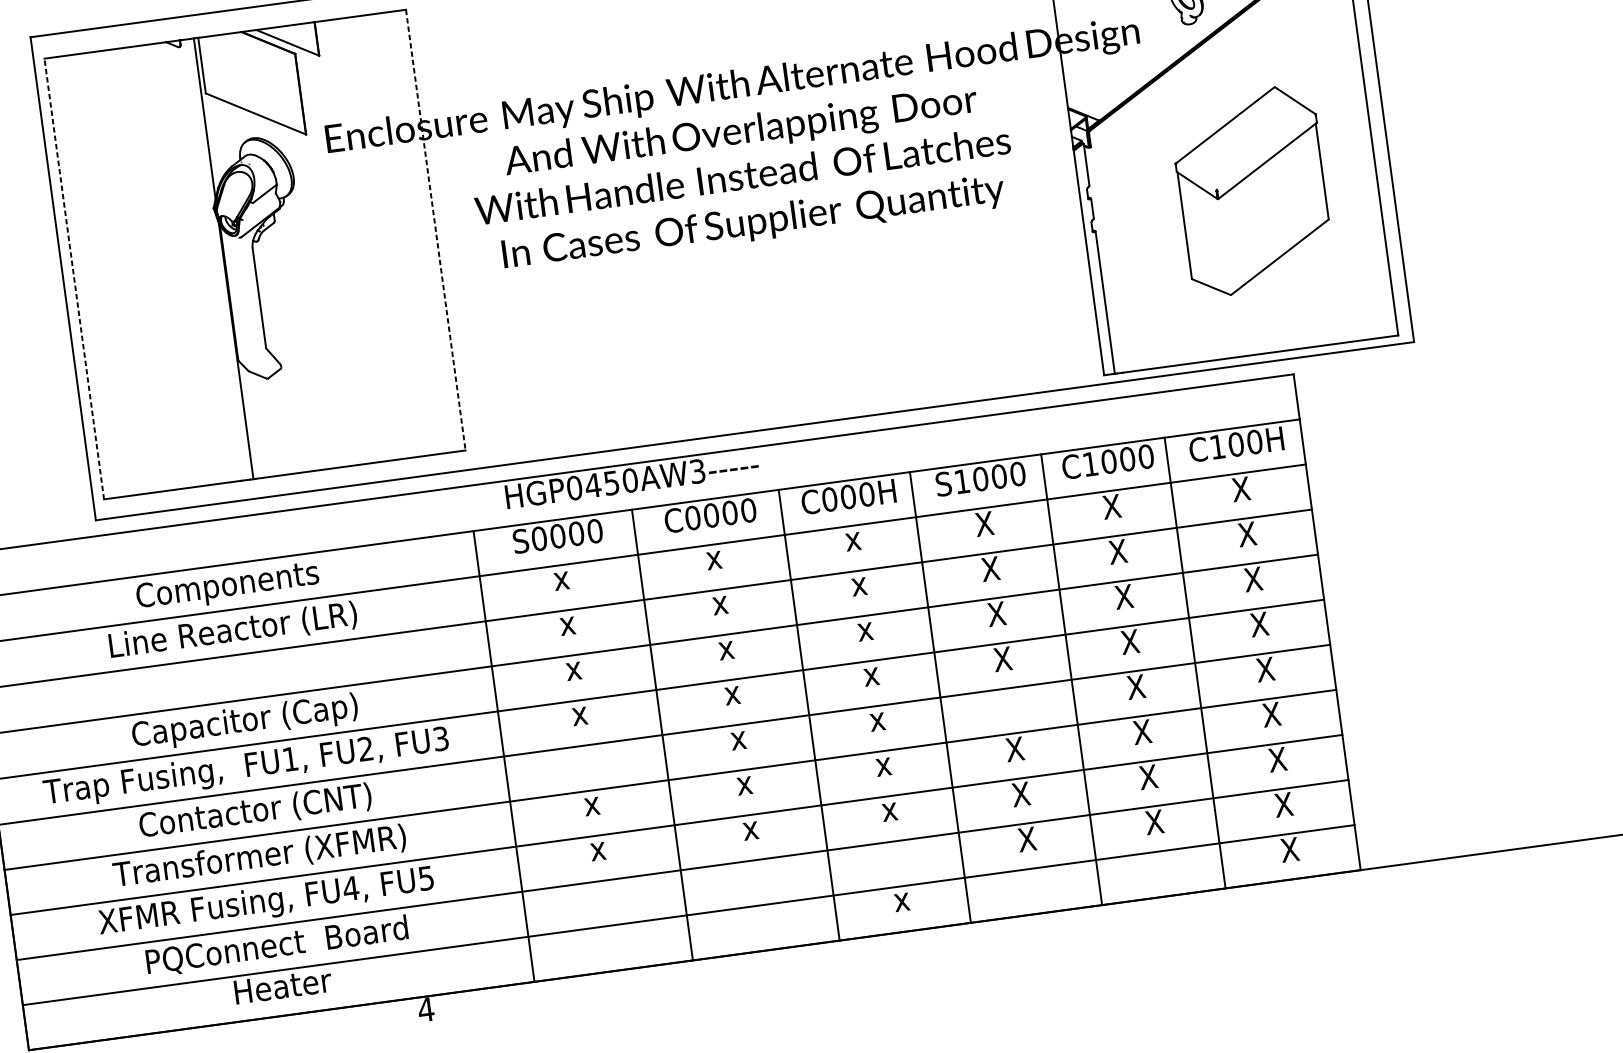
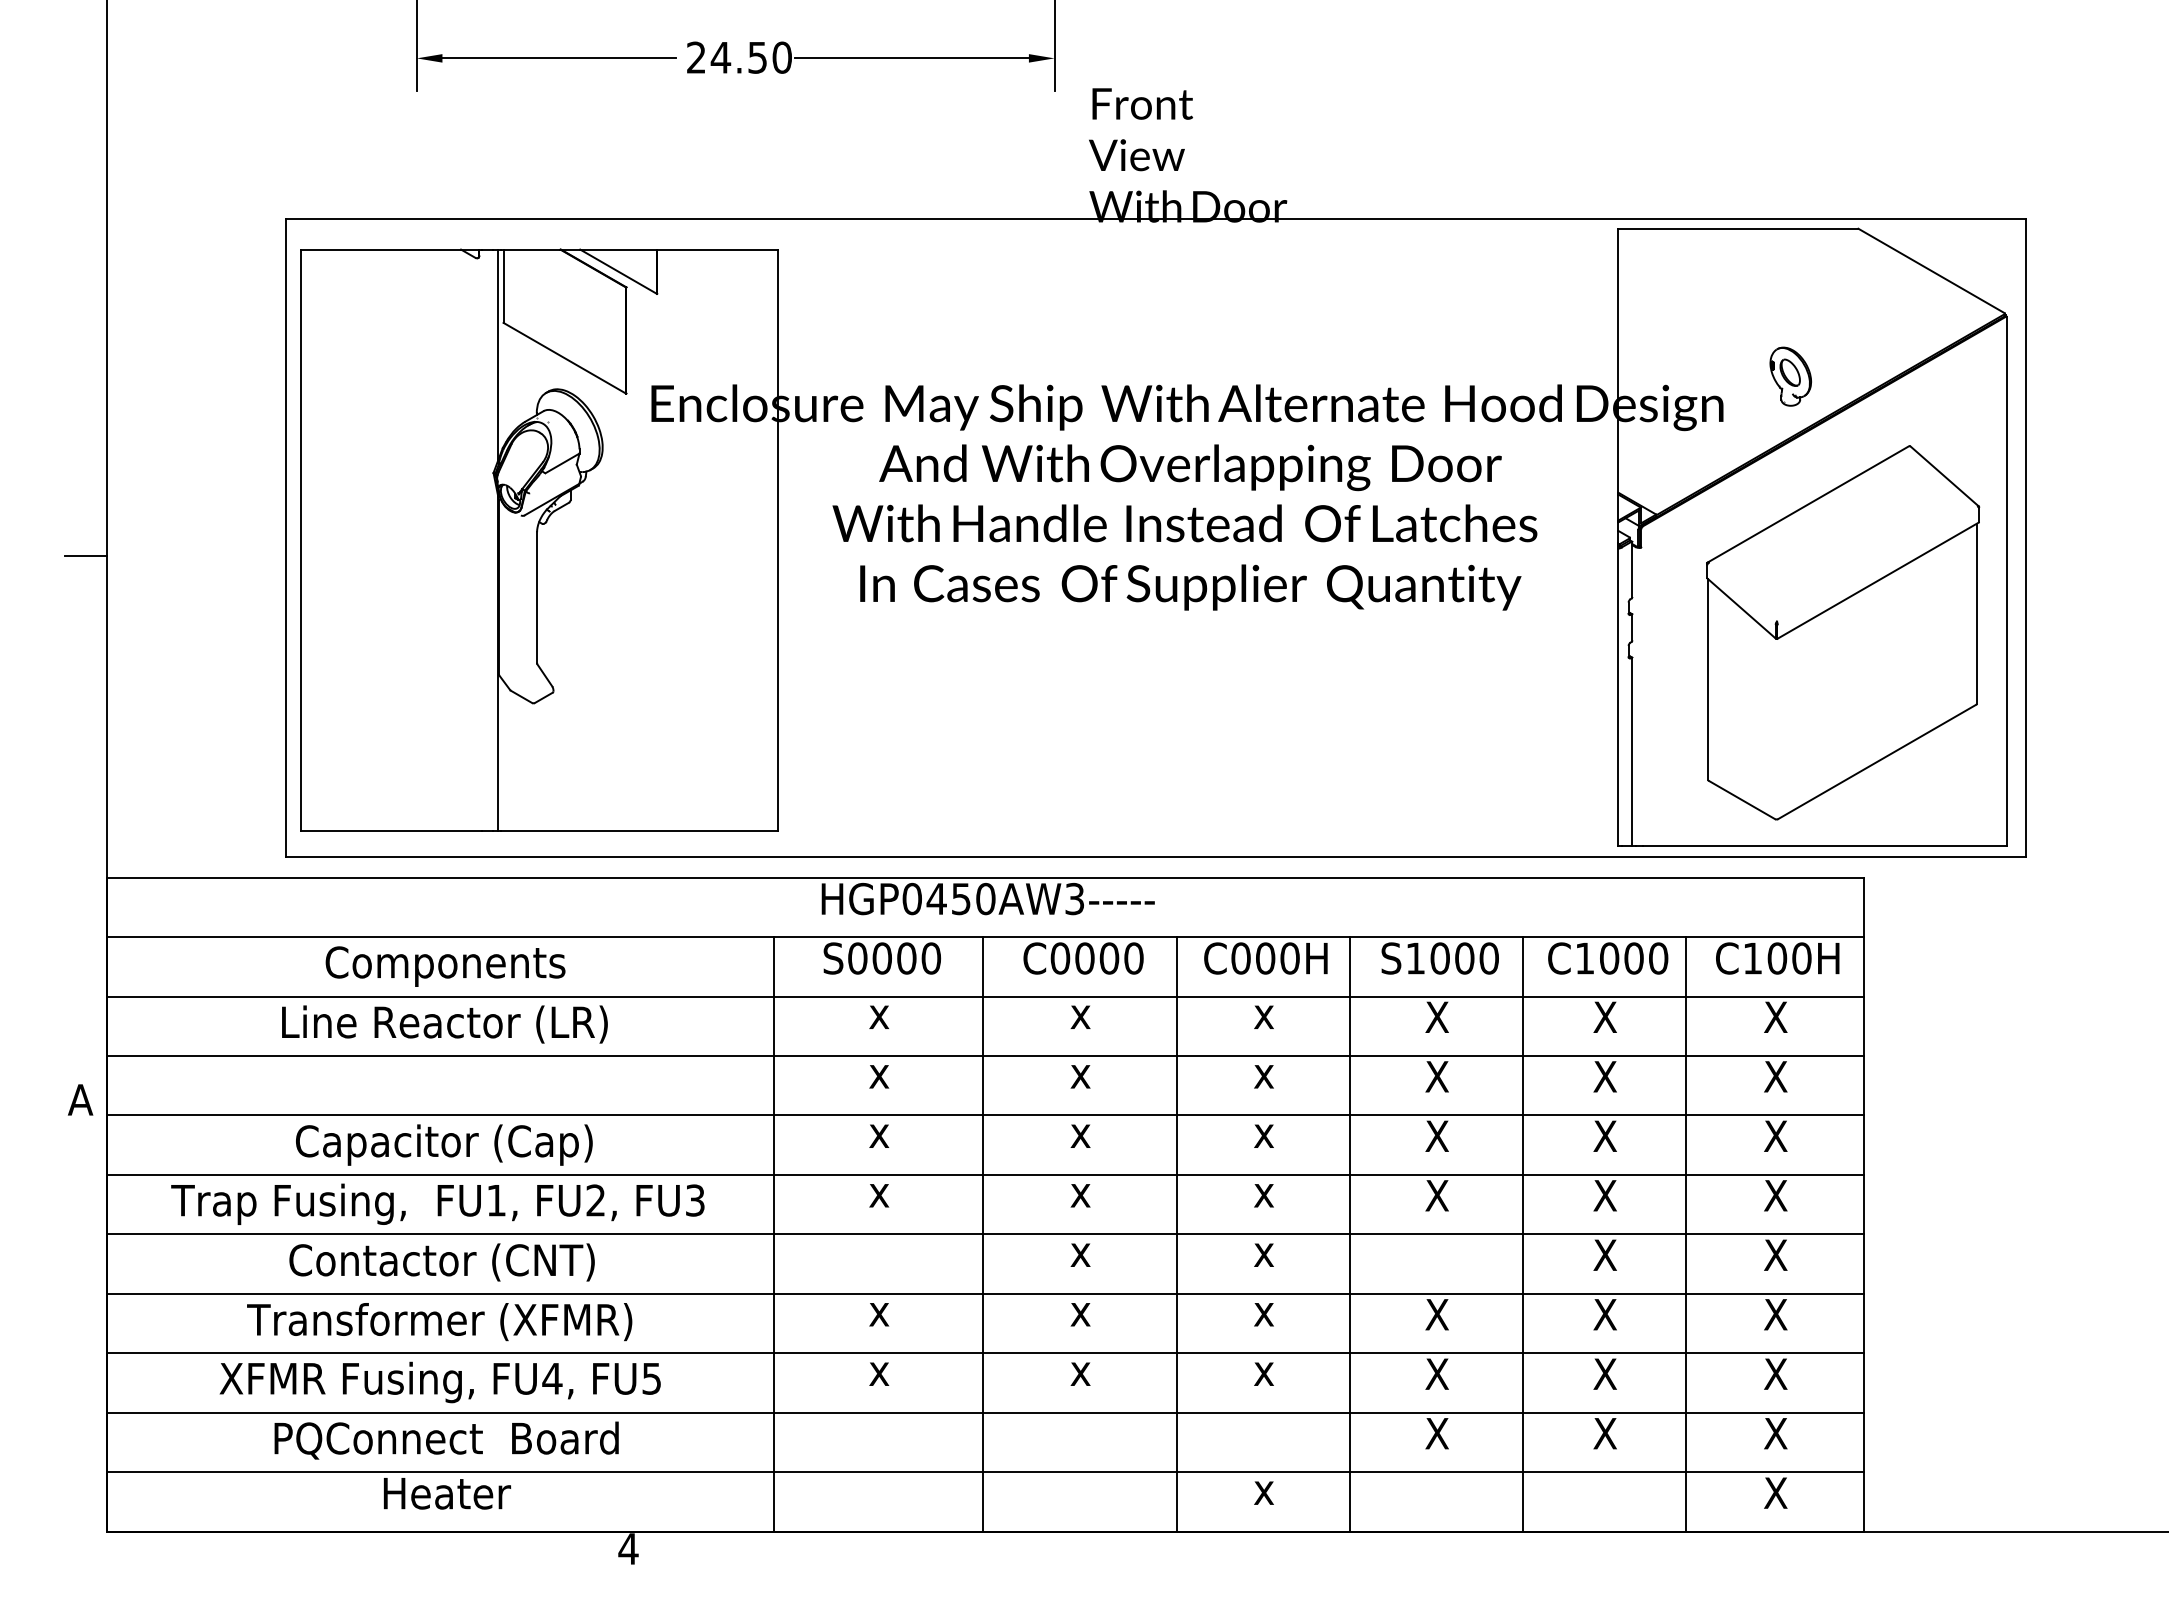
part: (1252, 190) -> (1843, 632), size x1.43
line: (435, 230) -> (777, 540), dashed -> solid
line: (74, 279) -> (300, 540), dashed -> solid

